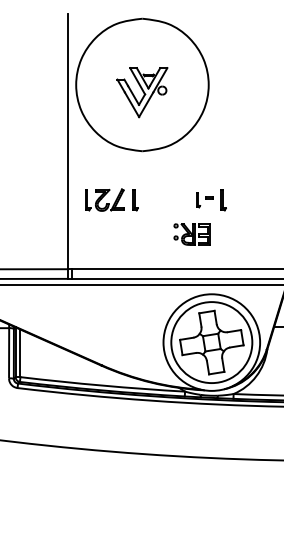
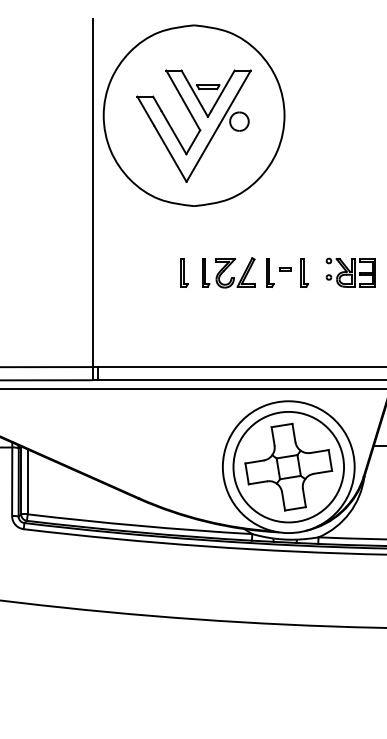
part: (142, 92) -> (193, 125), size x1.67
part: (104, 199) -> (228, 272), moved
part: (198, 199) -> (270, 272), size x1.43
part: (191, 234) -> (350, 272), moved

